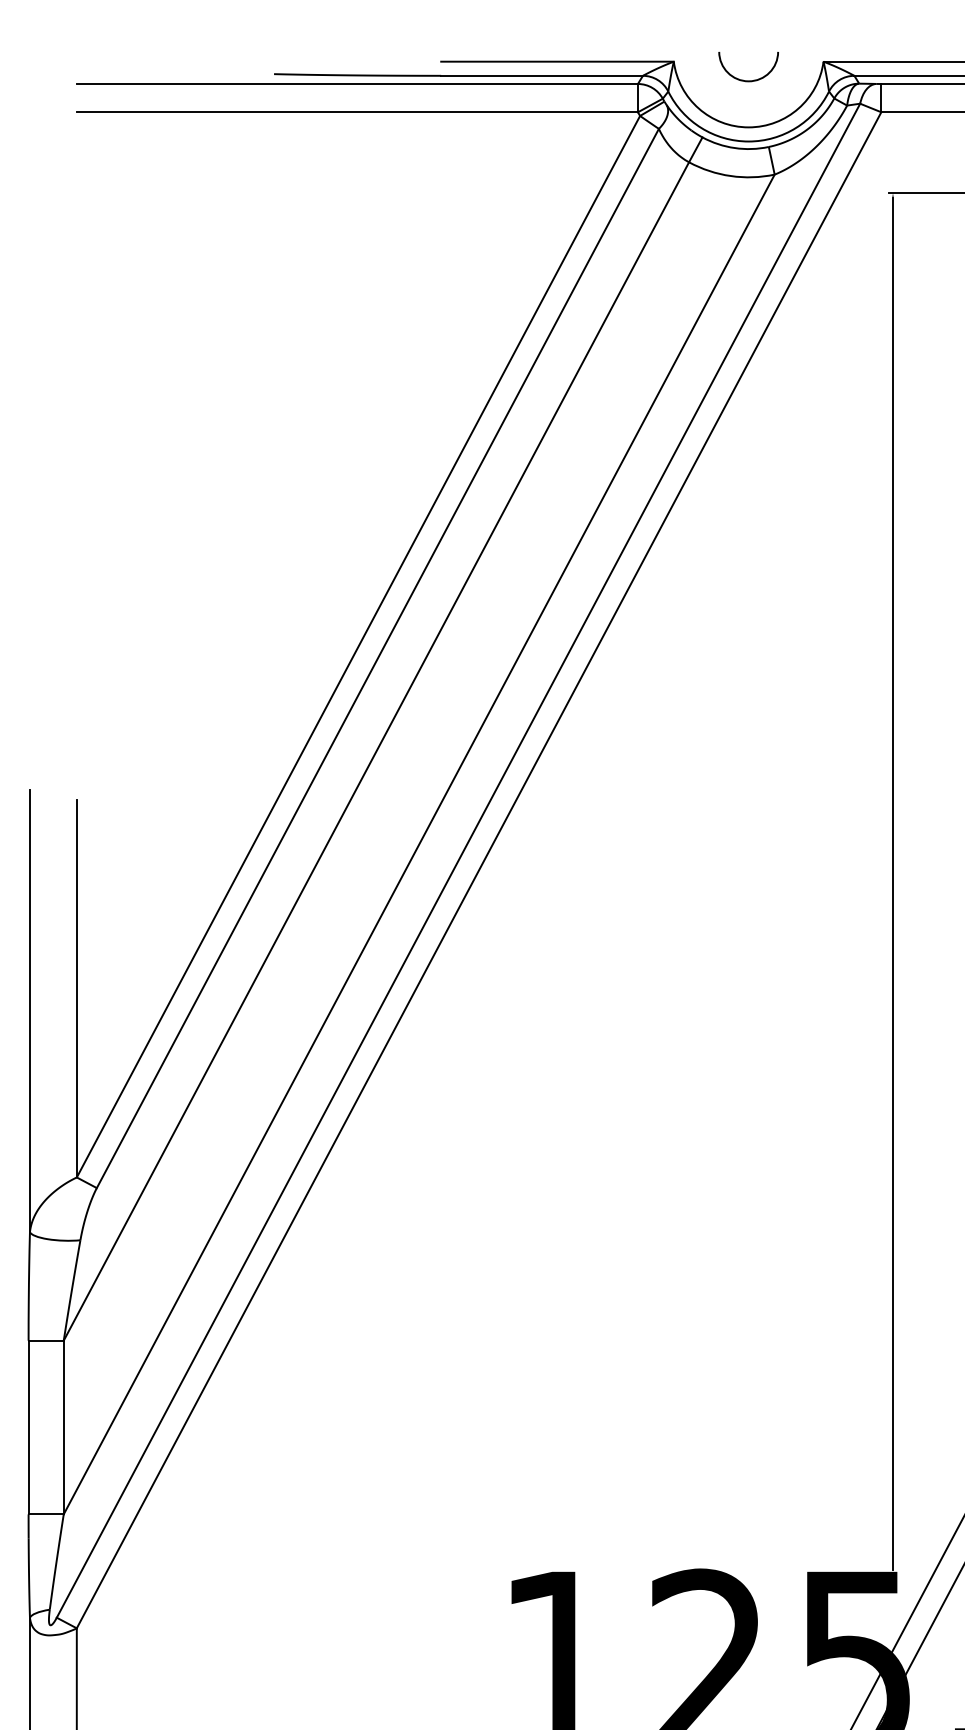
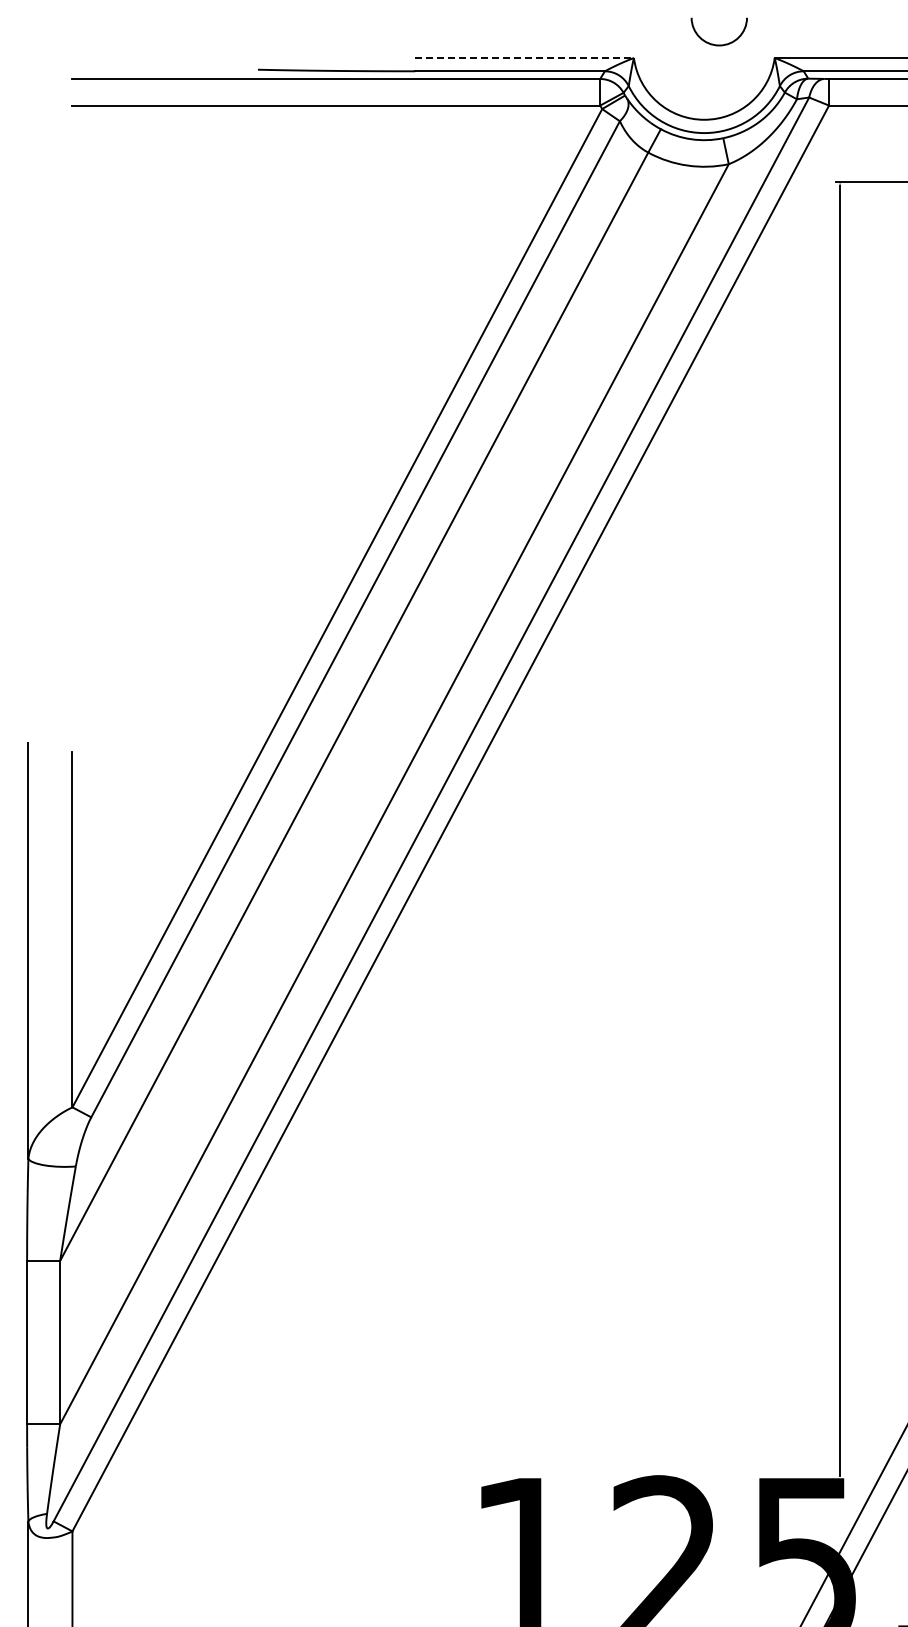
line: (558, 62) -> (525, 58), solid -> dashed
arc: (742, 79) -> (713, 43), moved

